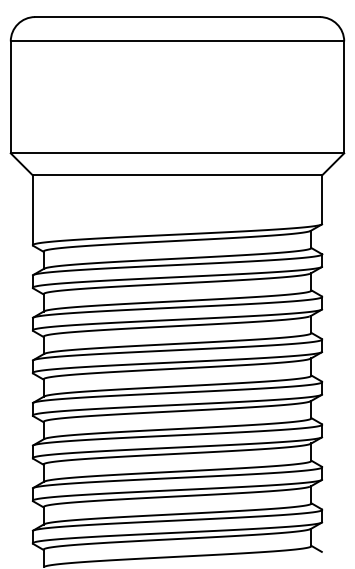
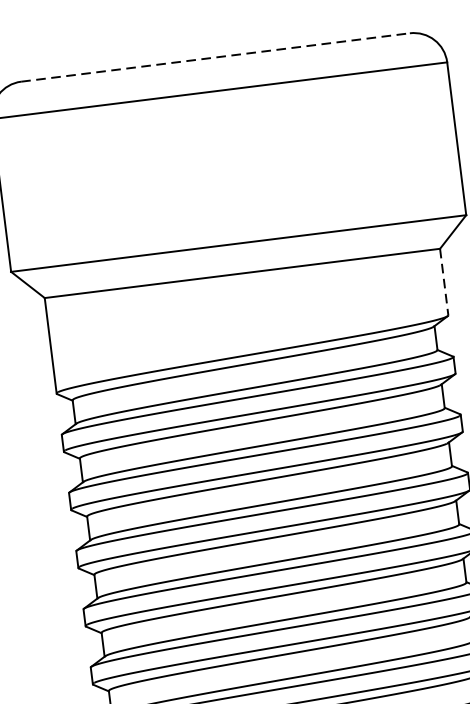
line: (177, 17) -> (215, 58), solid -> dashed
line: (322, 200) -> (444, 283), solid -> dashed

